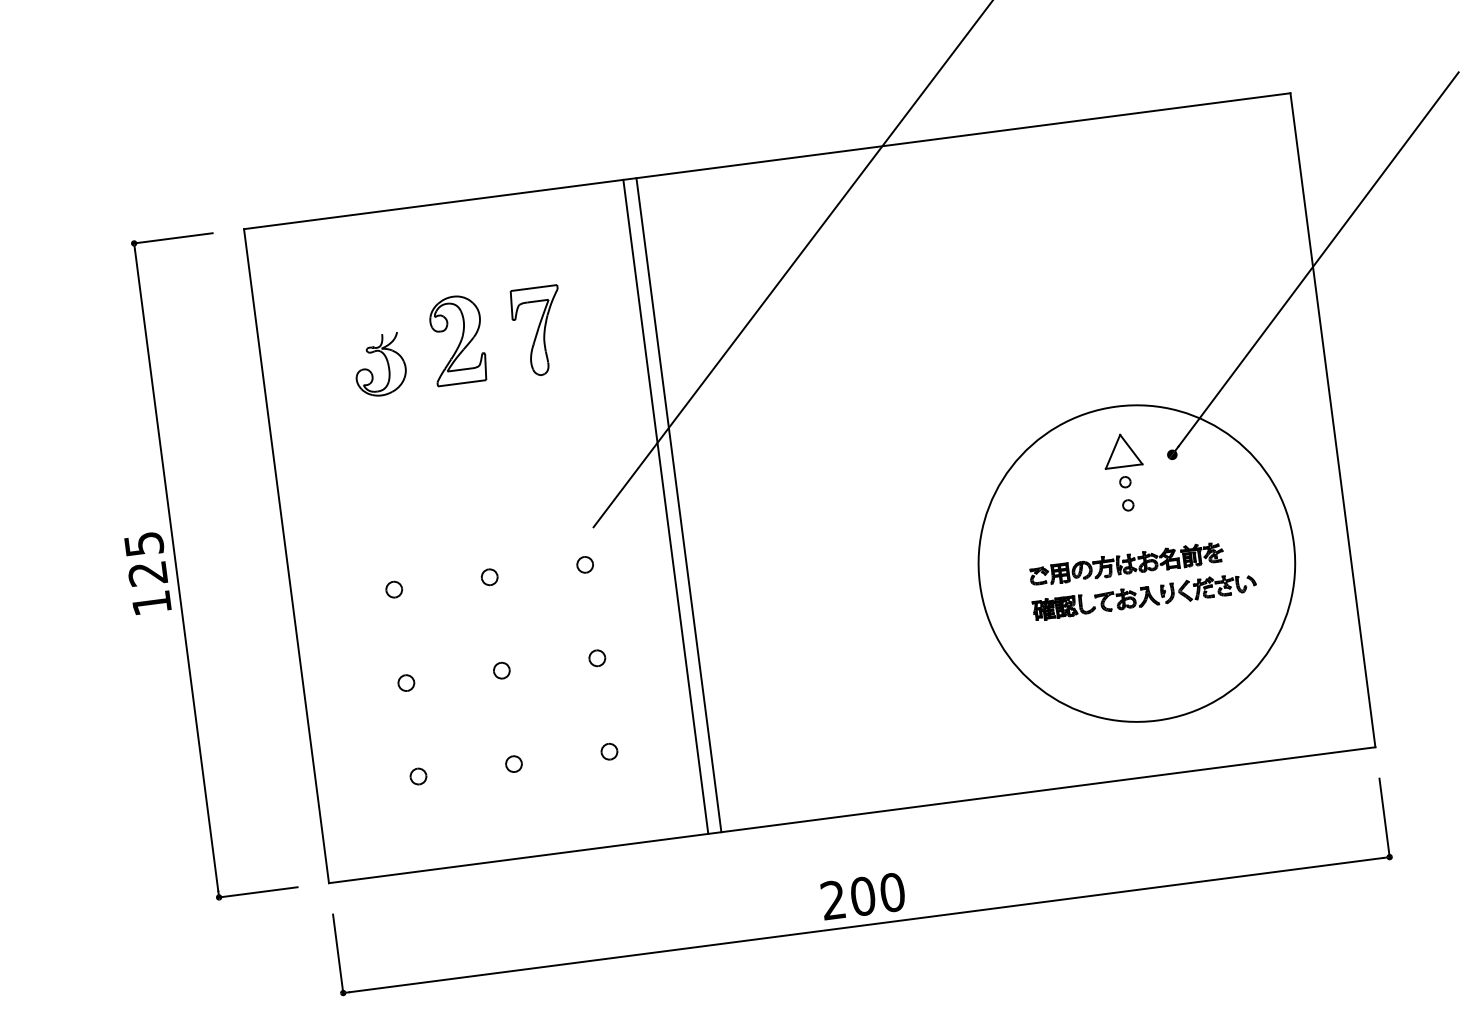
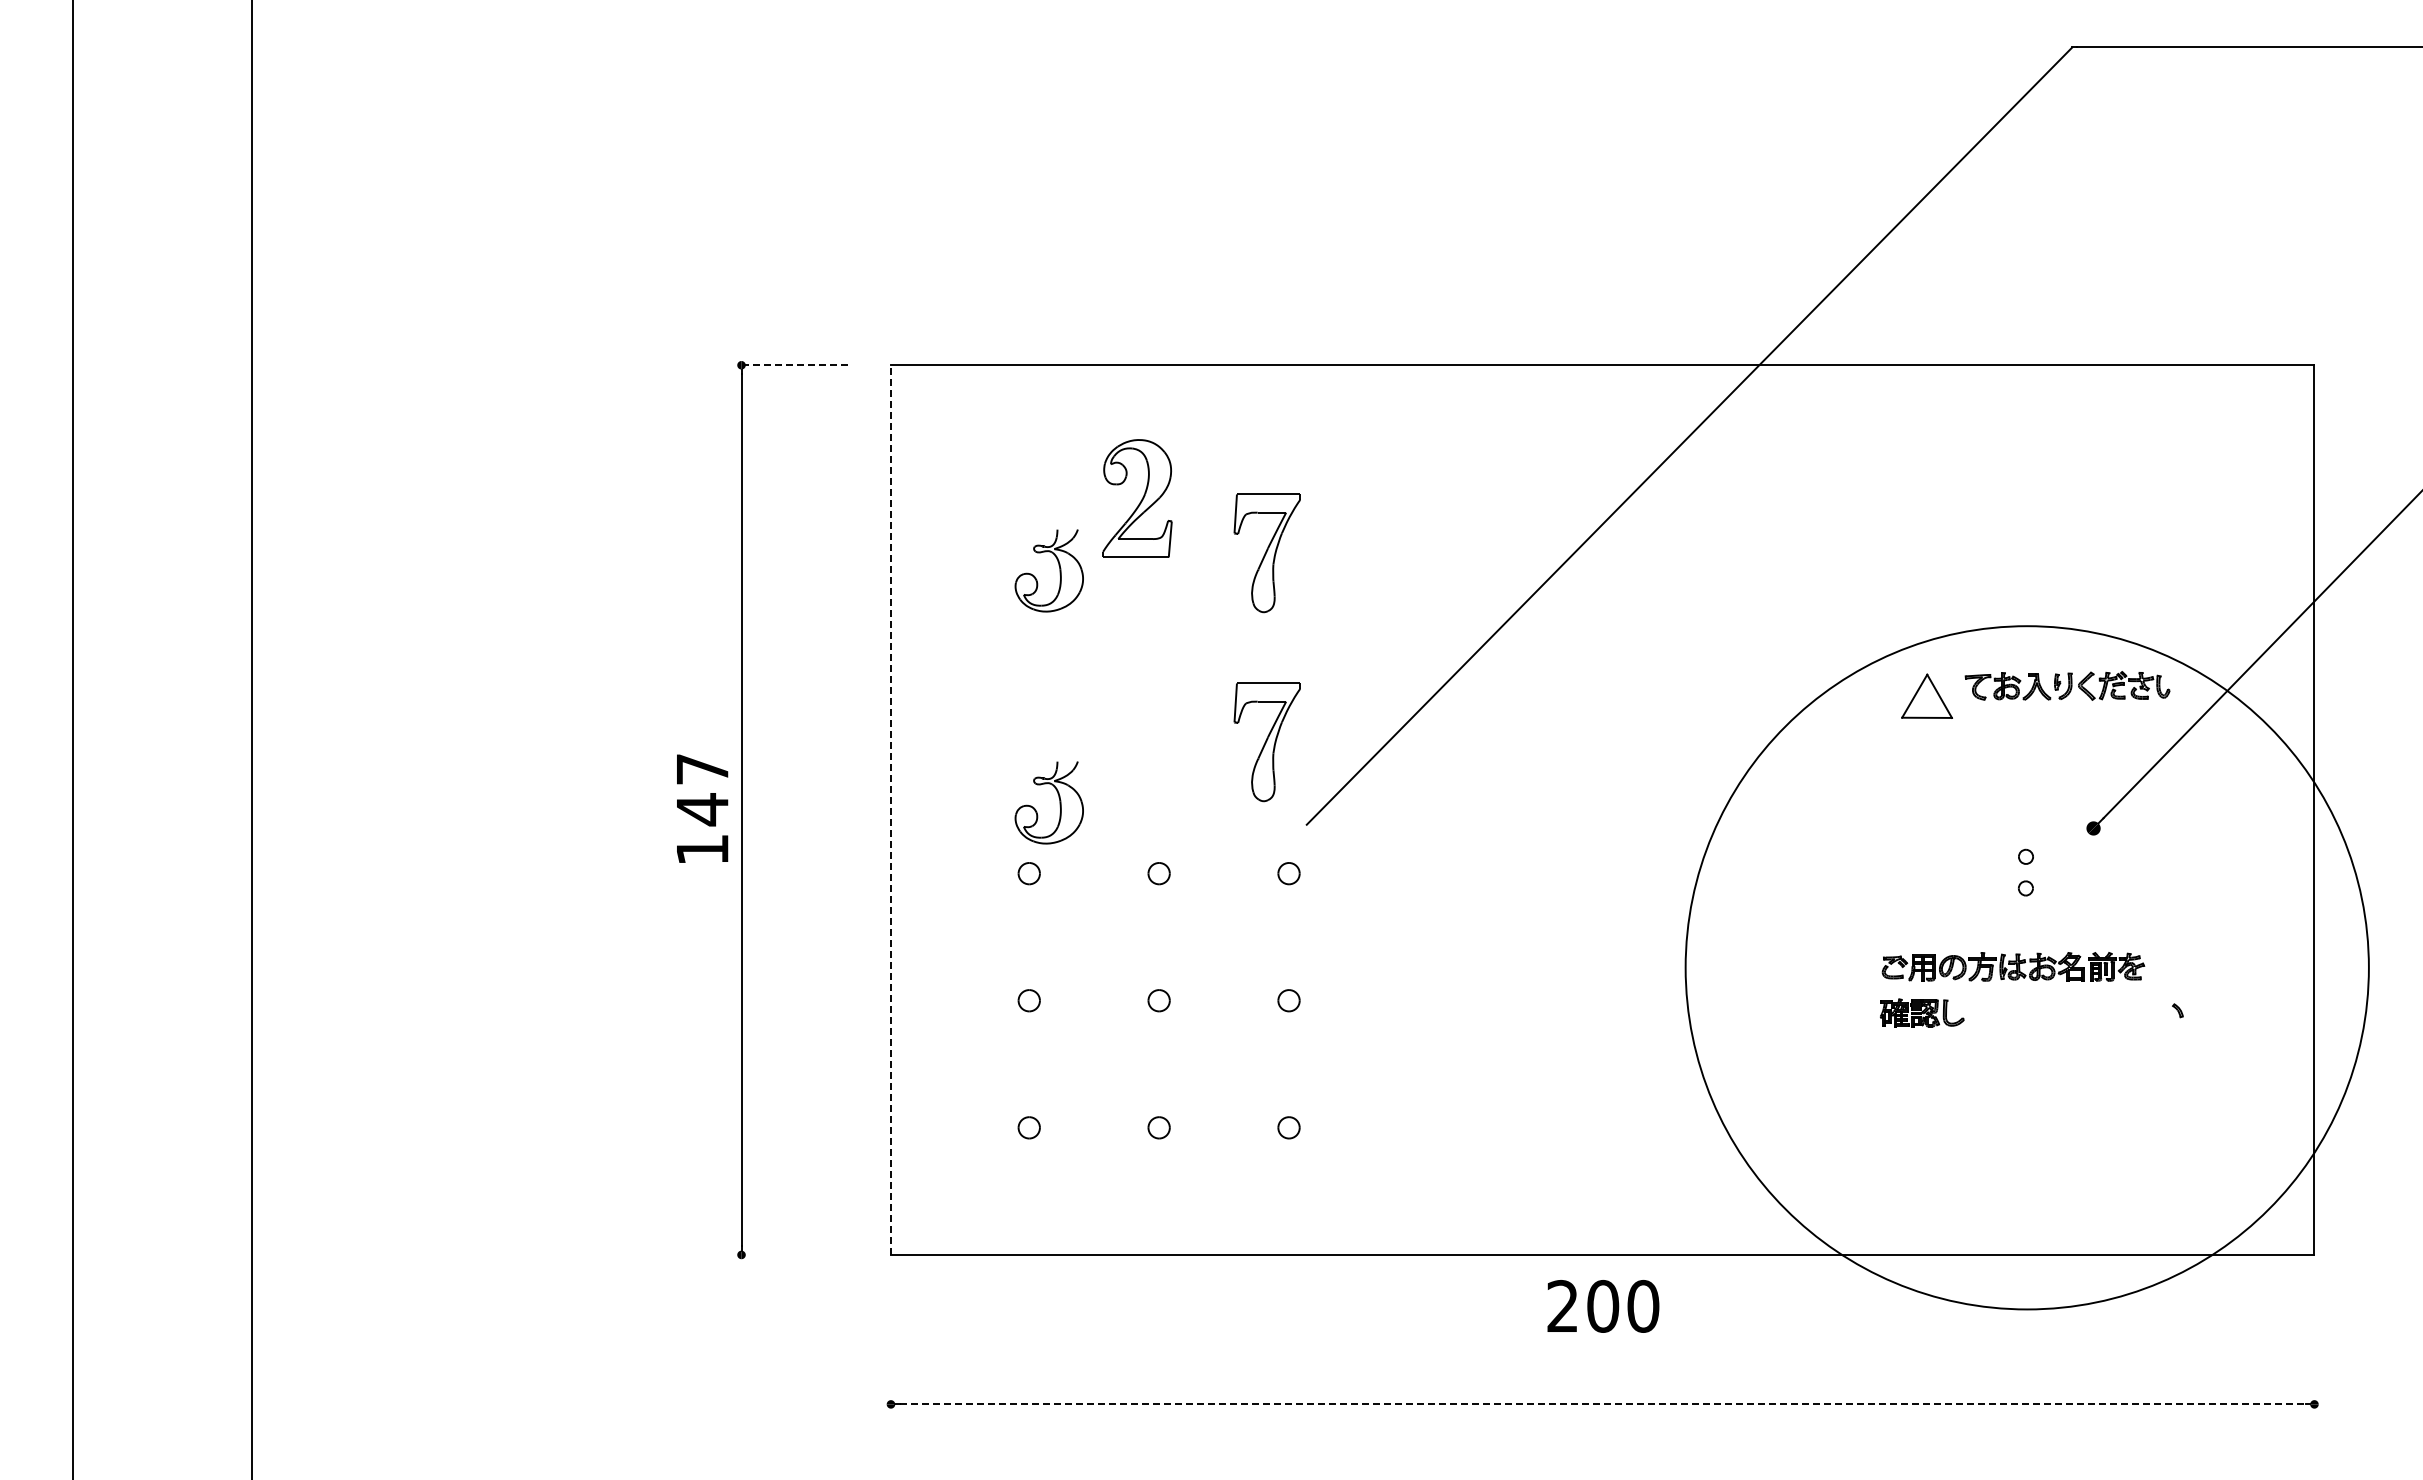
line: (173, 238) -> (794, 365), solid -> dashed
part: (457, 339) -> (1137, 498), moved
part: (1121, 450) -> (1926, 695), moved
part: (556, 470) -> (1266, 742), added
line: (678, 504) -> (1424, 809), removed
line: (665, 506) -> (1406, 809), removed
part: (409, 534) -> (1059, 802), added
line: (286, 556) -> (890, 810), solid -> dashed
text: (146, 559) -> (702, 790), 125 -> 147
circle: (1136, 563) -> (2026, 967), size x1.6
part: (1170, 592) -> (2067, 685), moved
line: (1384, 817) -> (2314, 1350), removed
line: (258, 892) -> (794, 1254), removed
text: (863, 896) -> (1603, 1306), moved
line: (867, 925) -> (1603, 1404), solid -> dashed
line: (337, 953) -> (890, 1350), removed

